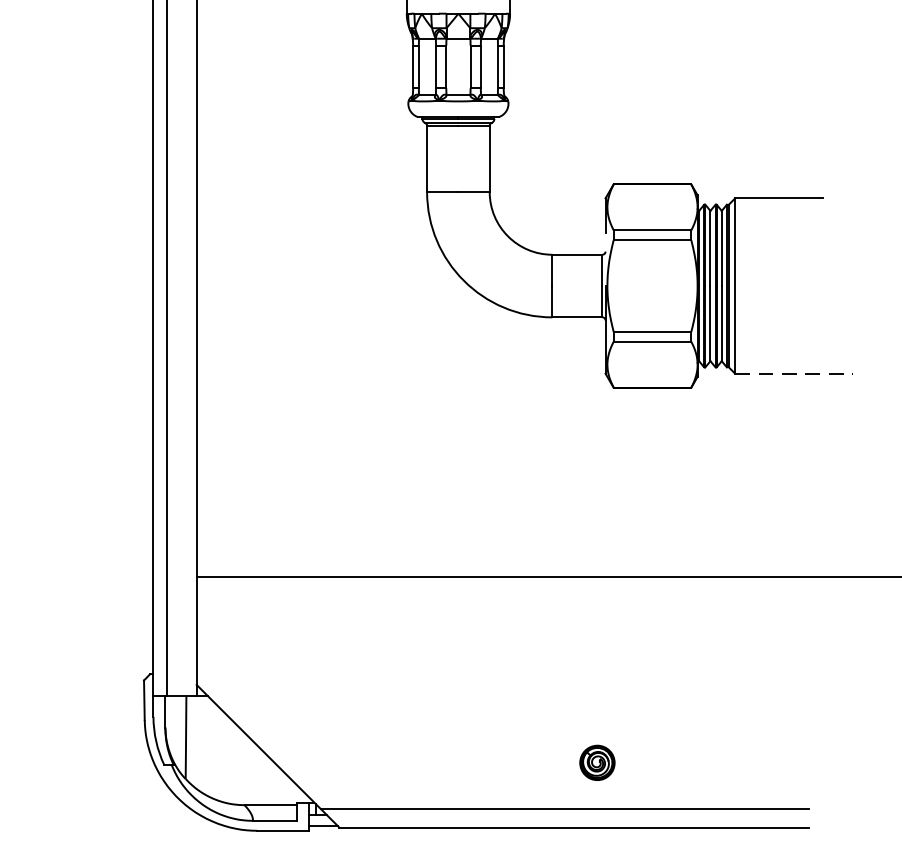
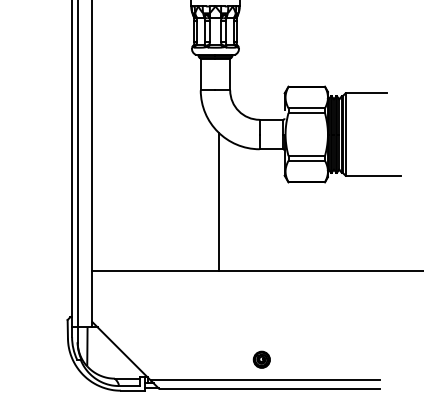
line: (794, 373) -> (373, 175), dashed -> solid
line: (466, 430) -> (219, 202), added
part: (596, 762) -> (261, 359), moved

